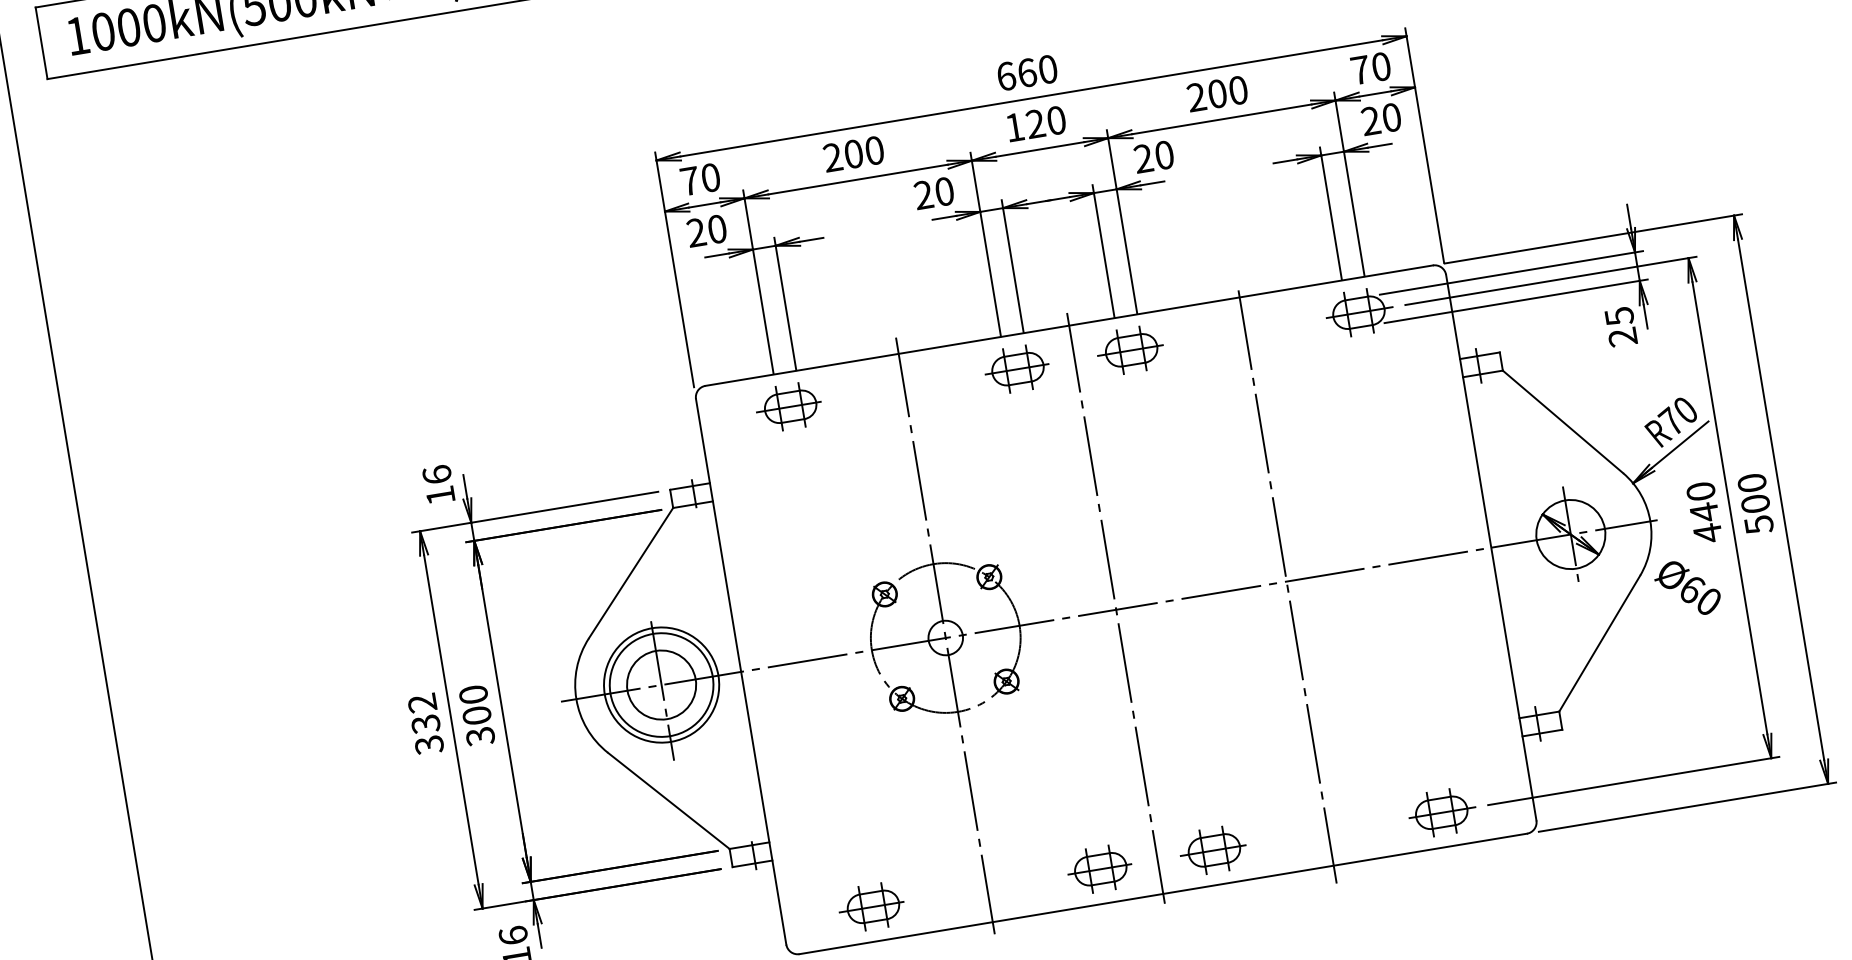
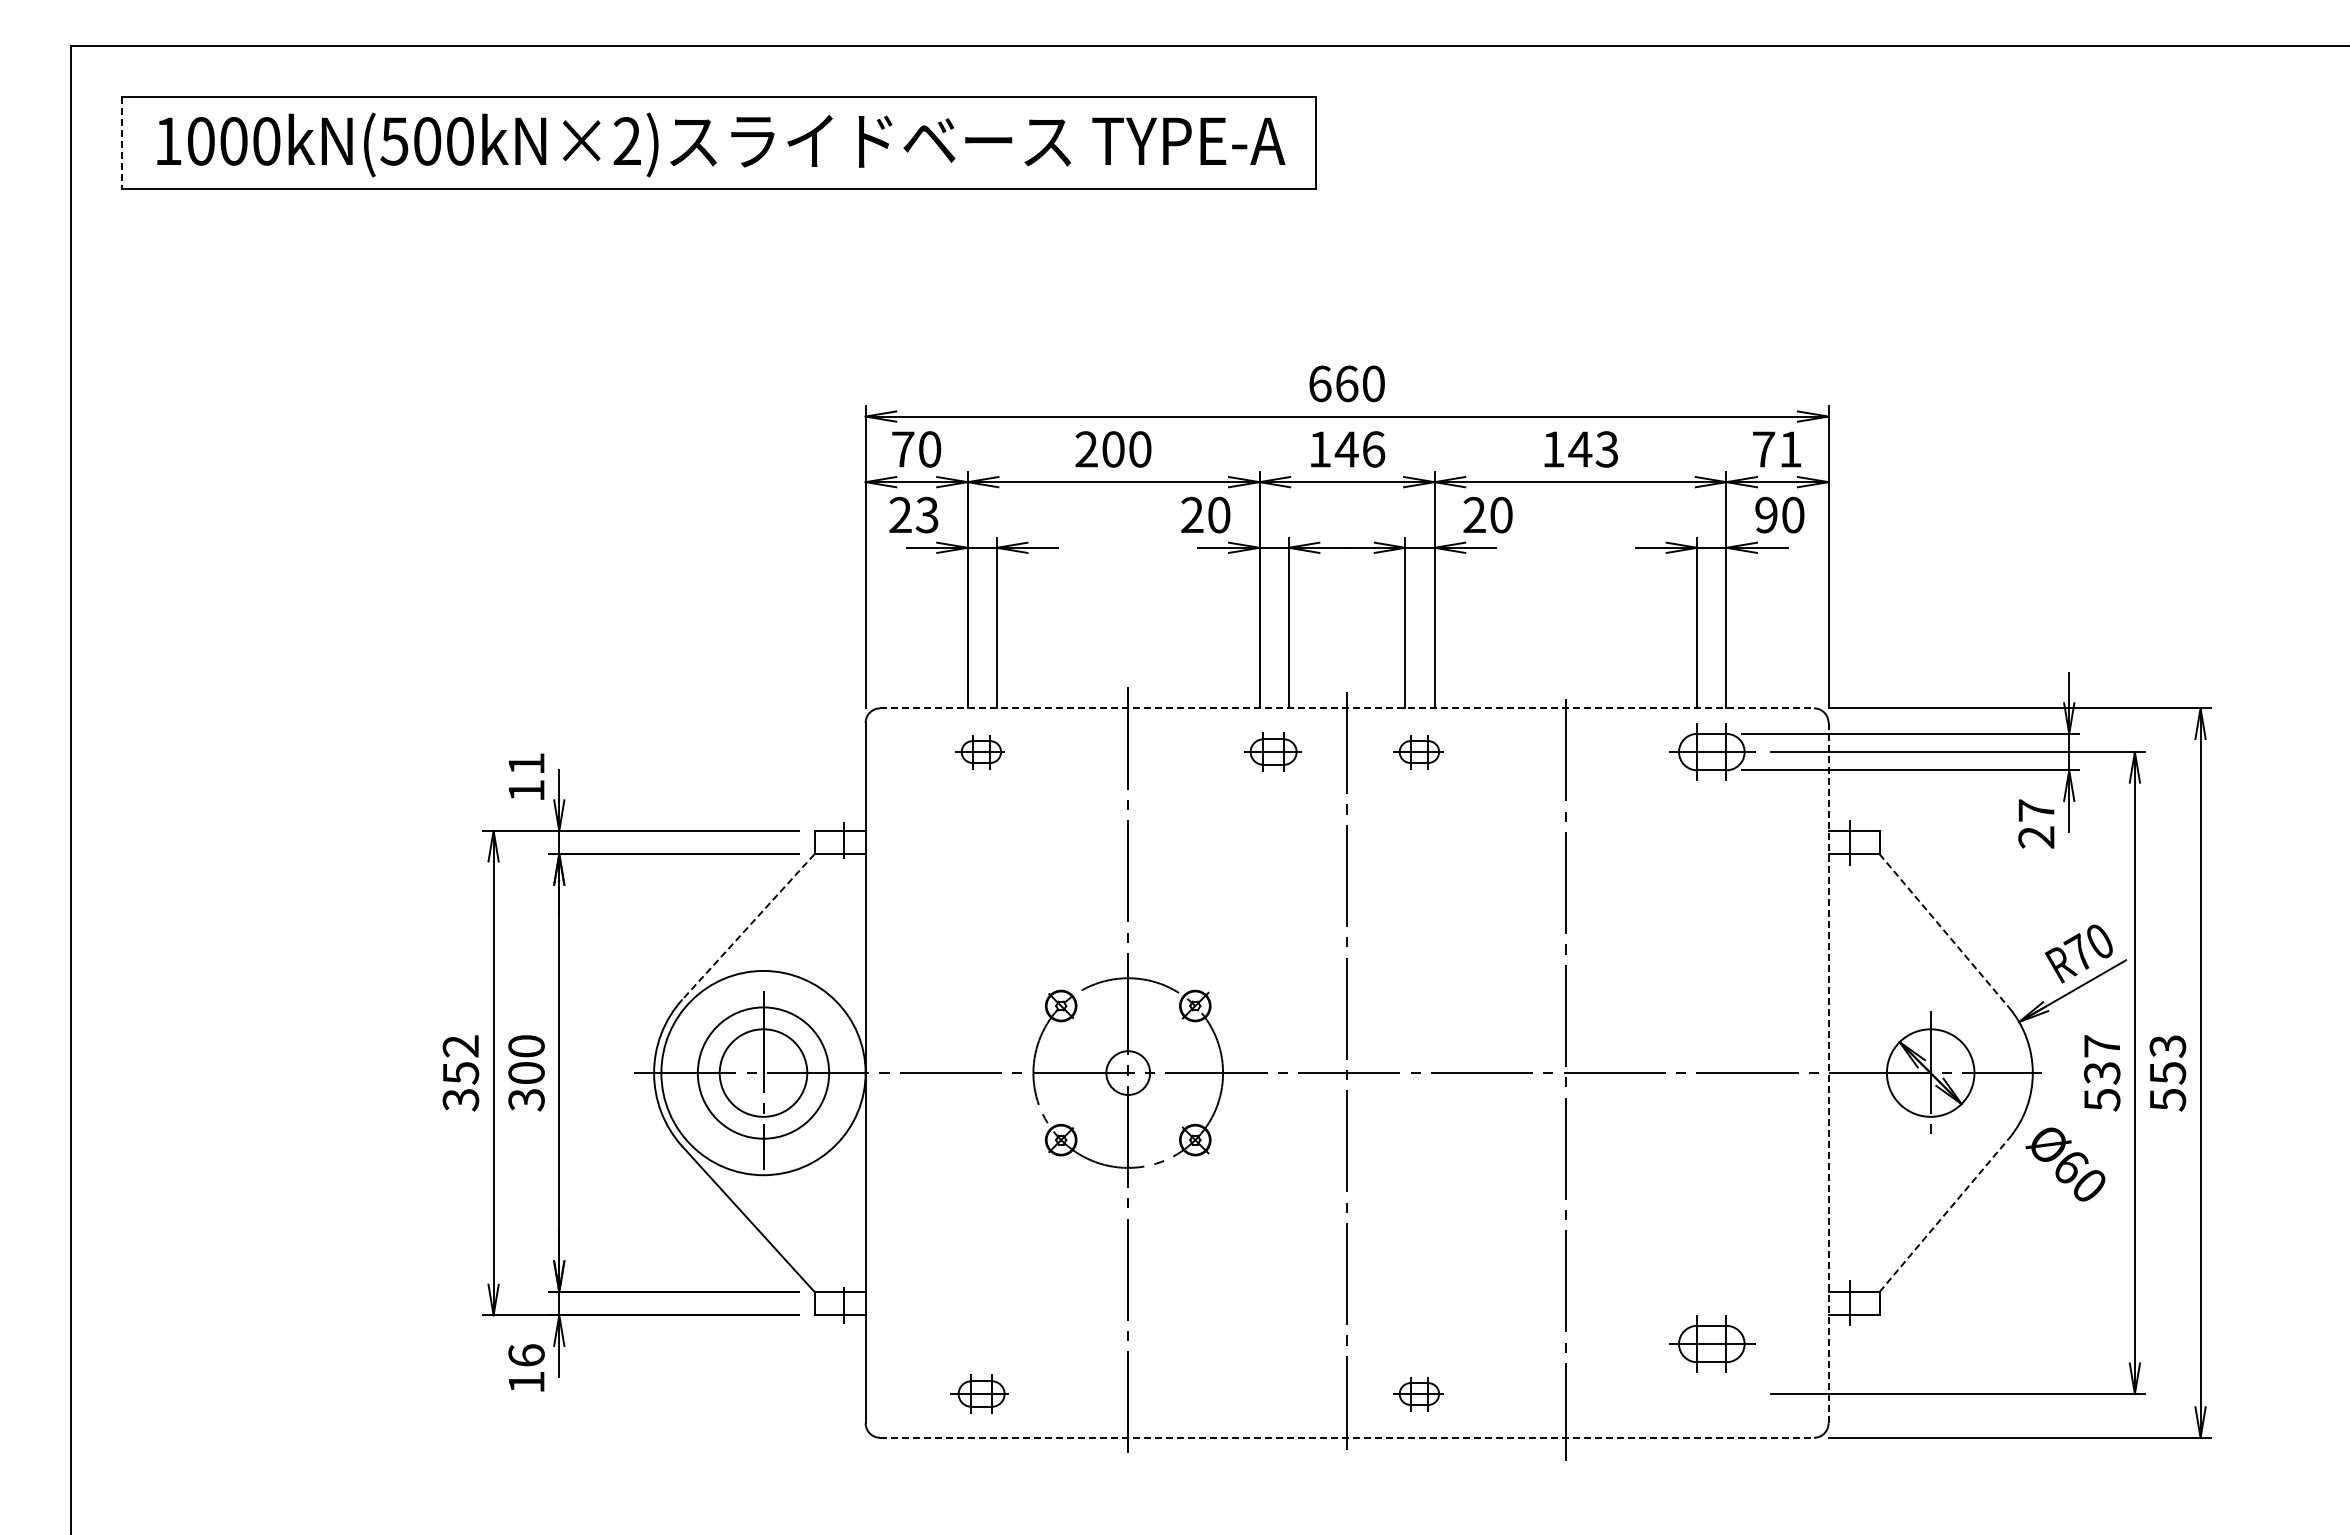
line: (41, 42) -> (121, 142), solid -> dashed
text: (1381, 66) -> (1790, 449), 70 -> 71
text: (1217, 93) -> (1580, 449), 200 -> 143
text: (1371, 121) -> (1766, 515), 20 -> 90
text: (1045, 122) -> (1359, 449), 120 -> 146
text: (716, 228) -> (926, 514), 20 -> 23
text: (1619, 316) -> (2036, 810), 25 -> 27
line: (1069, 325) -> (1347, 708), solid -> dashed
part: (1130, 350) -> (1418, 751), size x0.6
part: (1016, 368) -> (1272, 751), size x0.7
part: (788, 406) -> (979, 751), size x0.6
line: (1563, 422) -> (1944, 931), solid -> dashed
text: (437, 474) -> (526, 763), 16 -> 11
text: (1753, 493) -> (2167, 1059), 500 -> 553
text: (1704, 512) -> (2102, 1073), 440 -> 537
line: (1491, 548) -> (1828, 1073), solid -> dashed
line: (631, 573) -> (748, 927), solid -> dashed
line: (1599, 643) -> (1944, 1215), solid -> dashed
circle: (661, 685) -> (763, 1073), size x1.4
text: (425, 724) -> (460, 1073), 332 -> 352
part: (1442, 812) -> (1712, 1343), moved
part: (1213, 850) -> (1418, 1393), size x0.6
part: (1099, 869) -> (1272, 1393), removed
line: (1163, 893) -> (1347, 1437), solid -> dashed
part: (871, 906) -> (979, 1393), size x0.7

